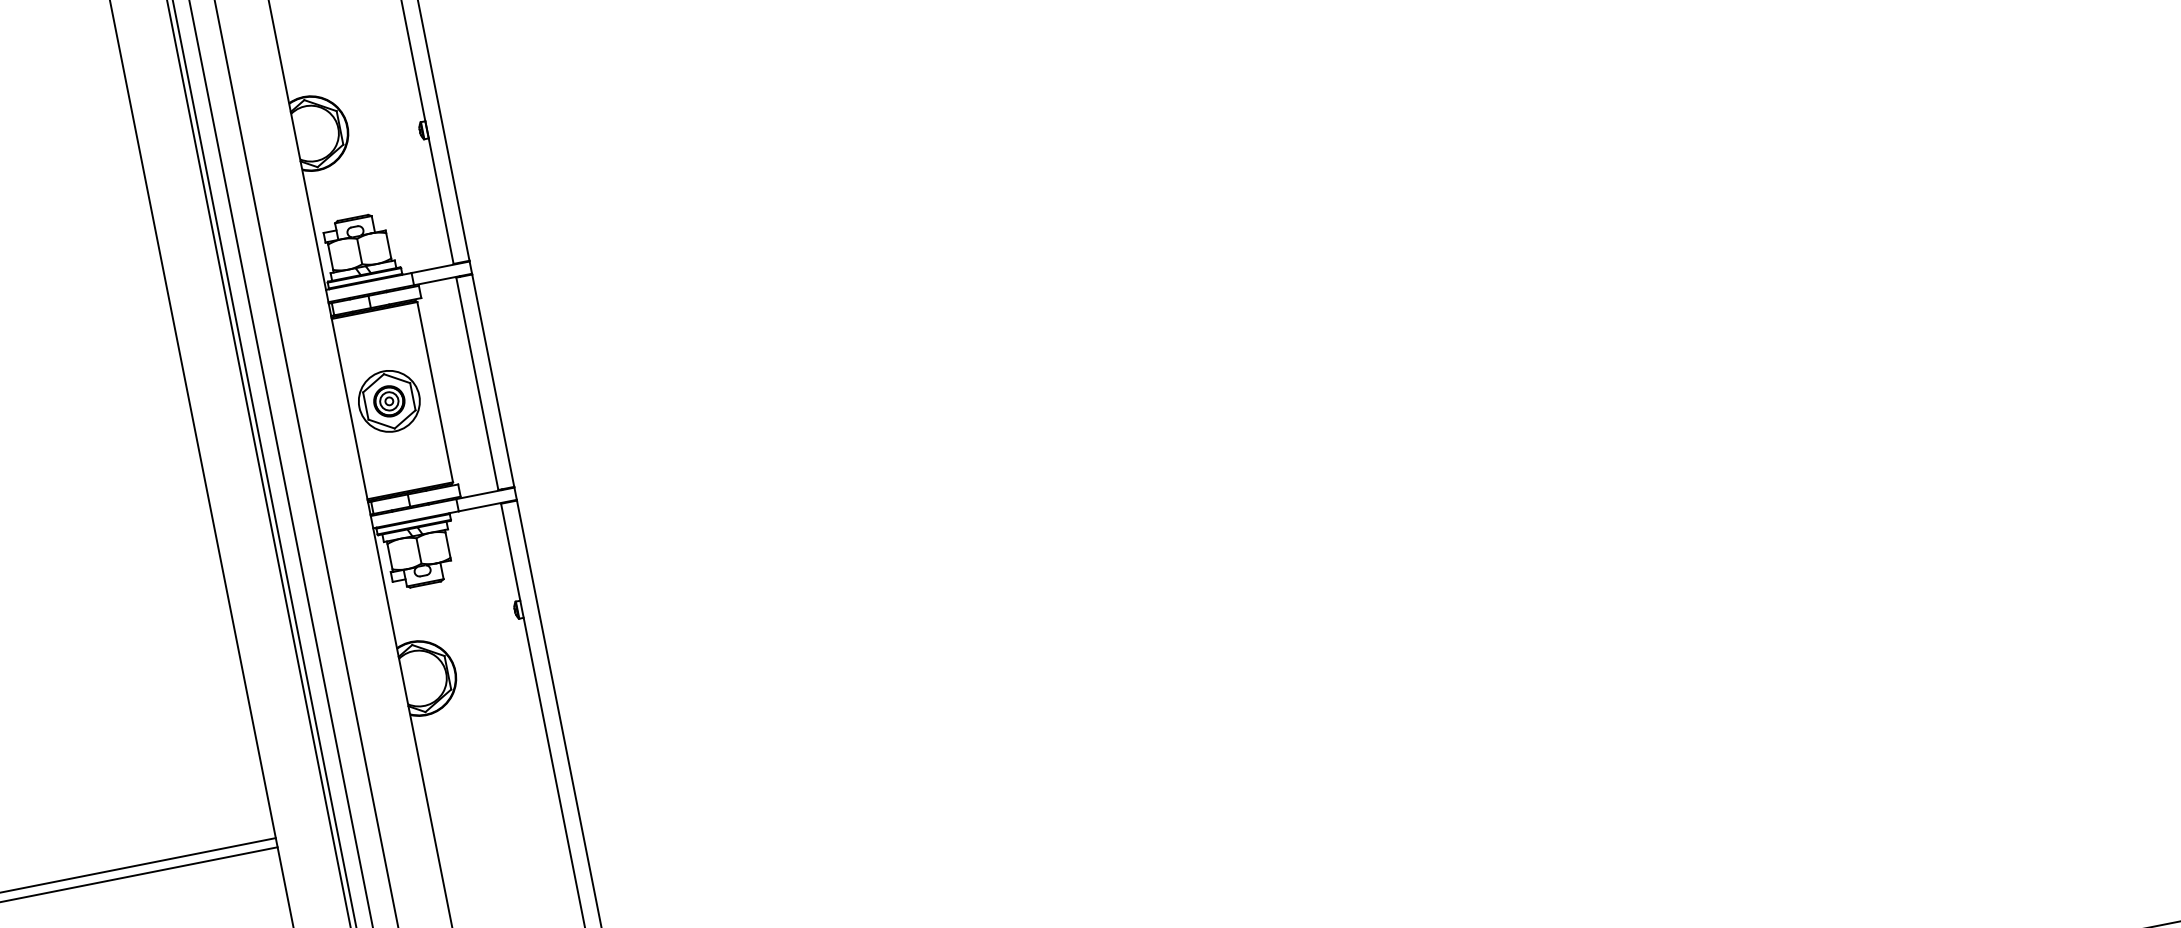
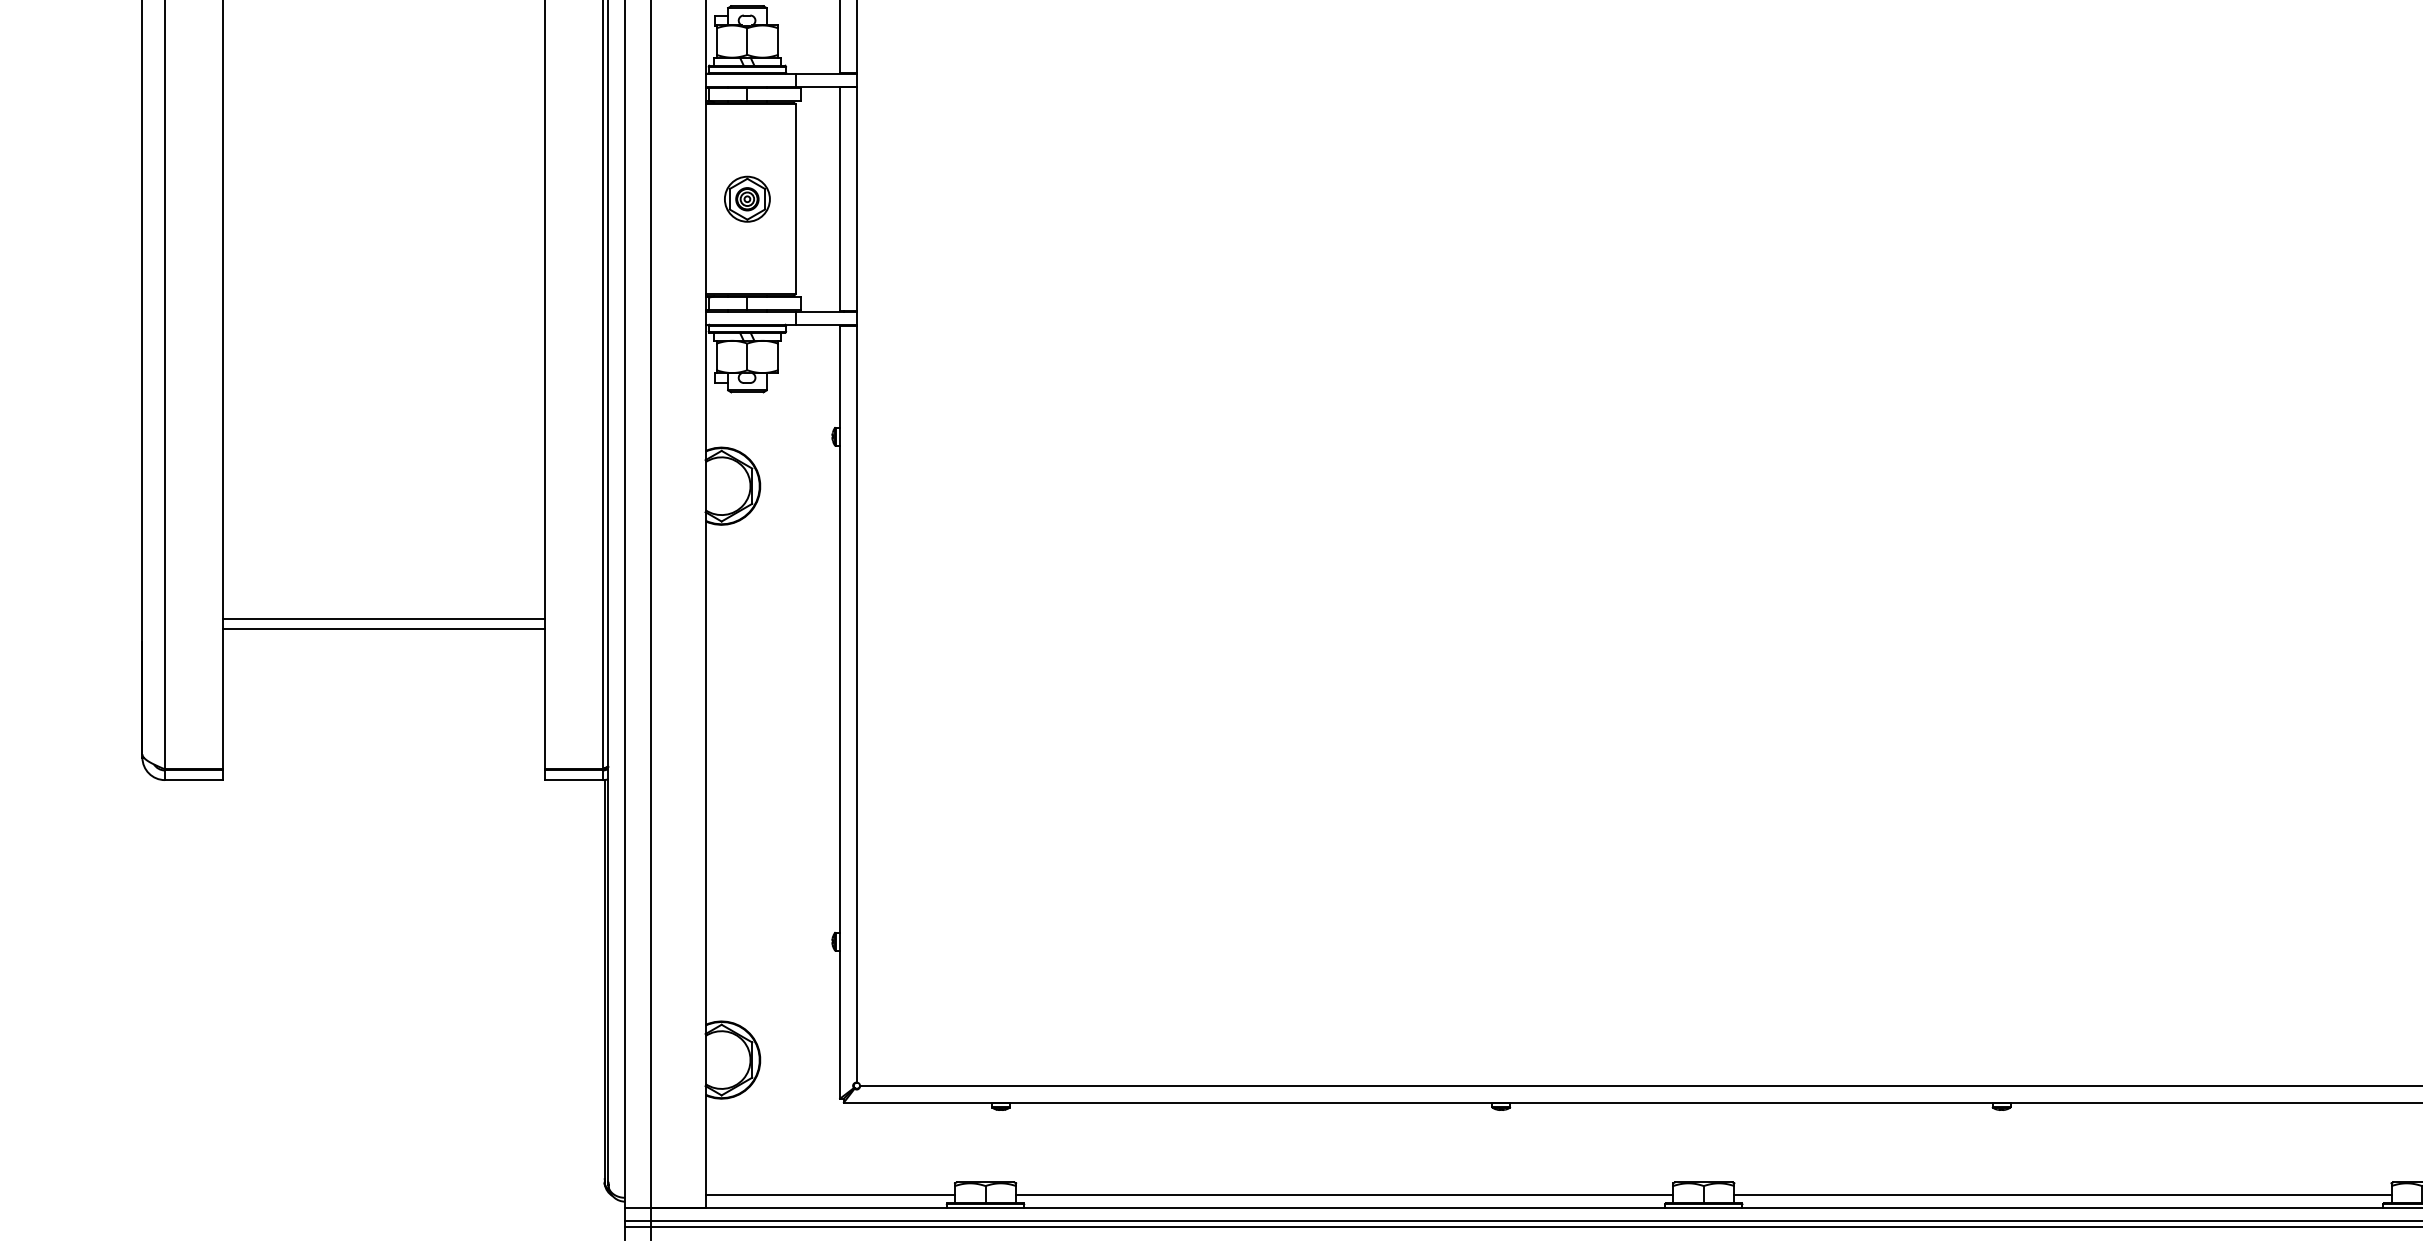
part: (389, 400) -> (747, 198), size x0.71

